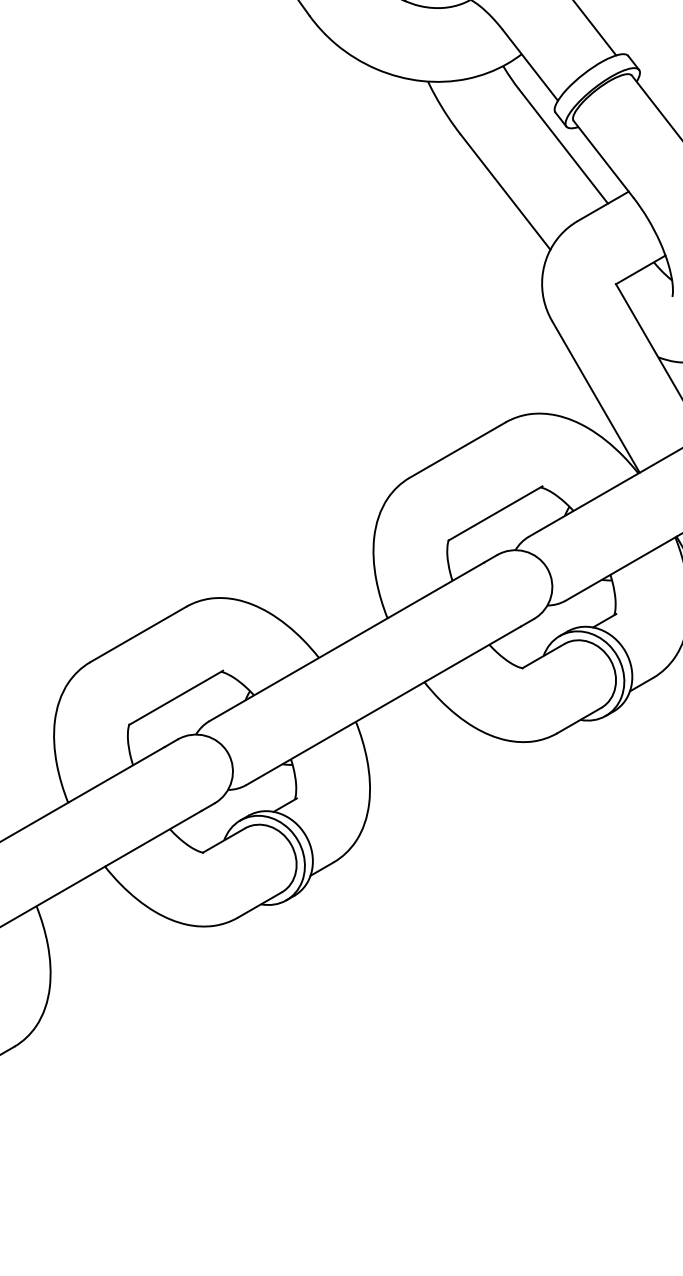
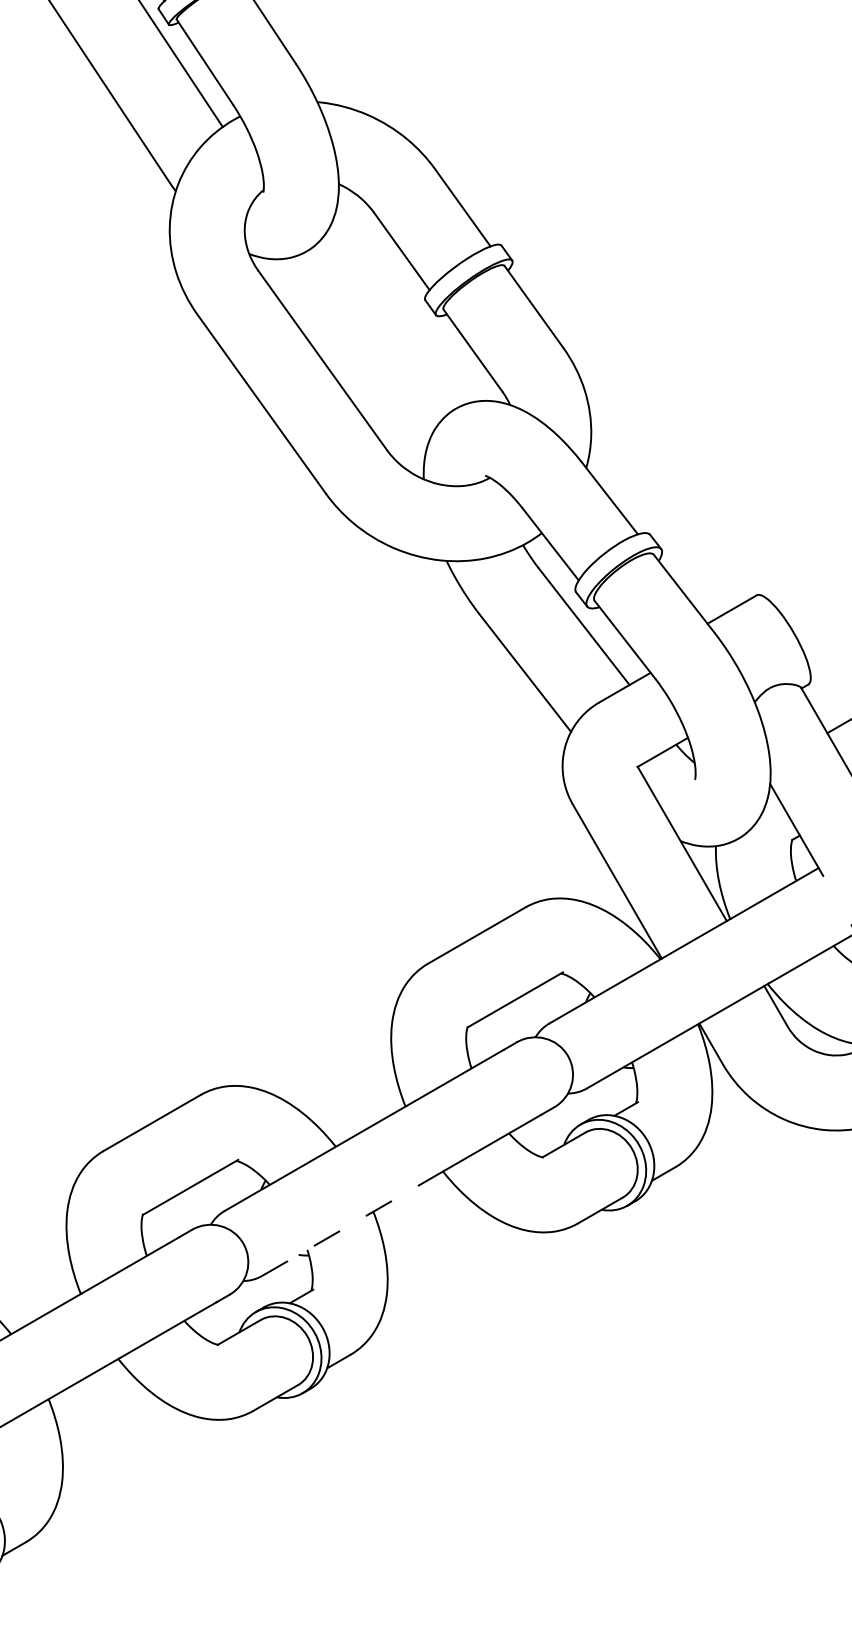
line: (335, 733) -> (352, 1223), solid -> dashed

